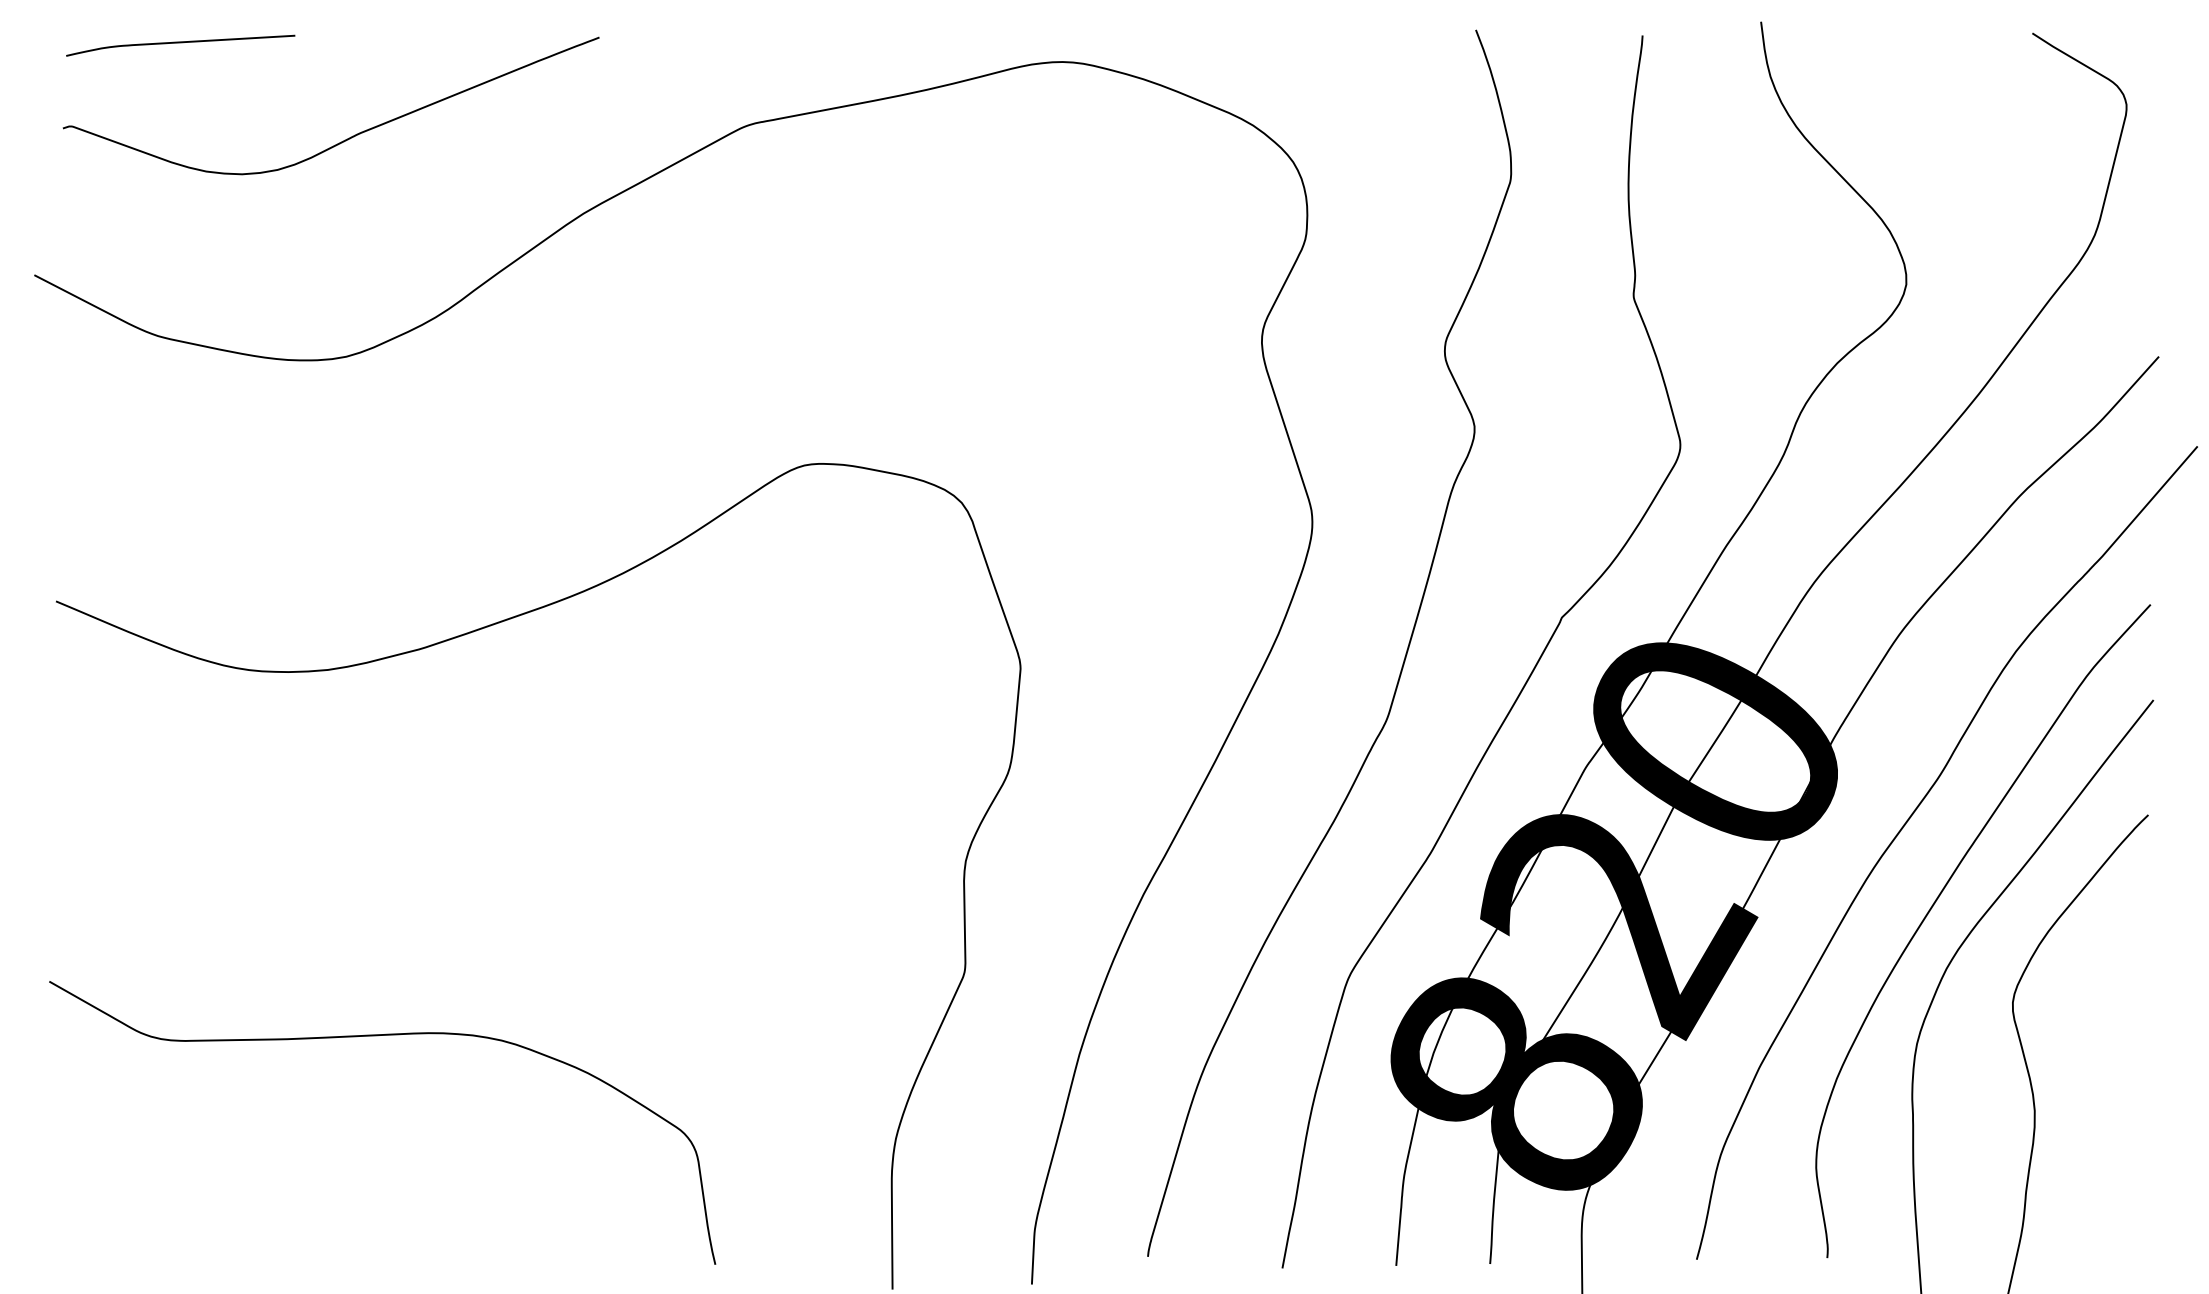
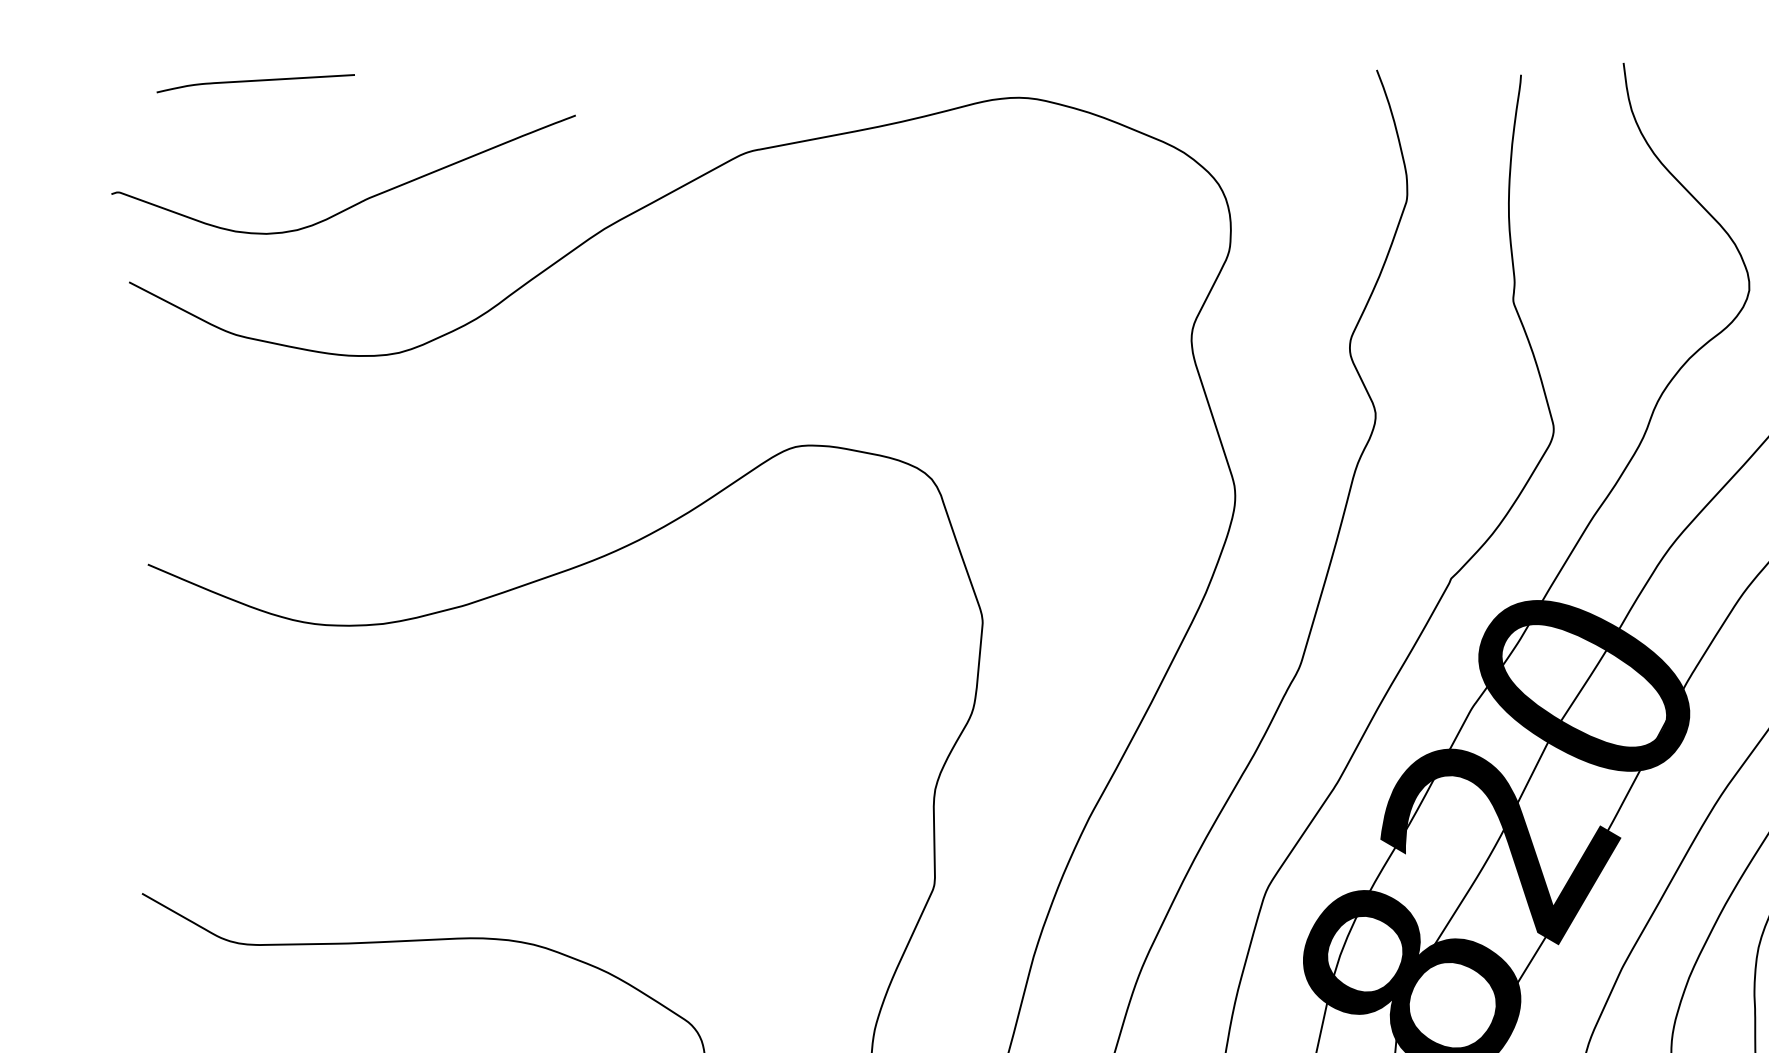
curve: (347, 138) -> (357, 202), moved

